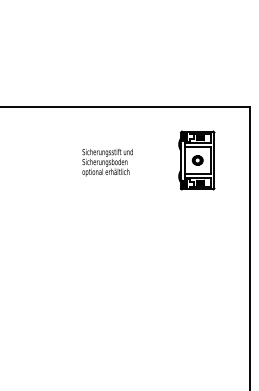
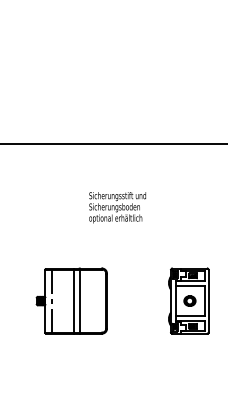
part: (196, 160) -> (188, 301), moved
text: (107, 162) -> (117, 207), moved
part: (92, 245) -> (71, 301), added

